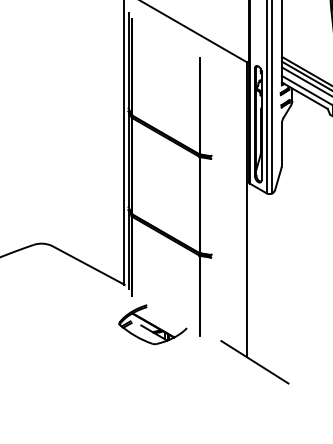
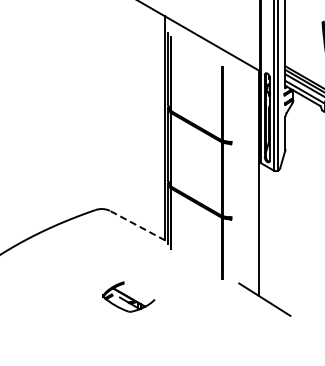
line: (88, 265) -> (137, 225), solid -> dashed
part: (152, 324) -> (128, 296), moved

